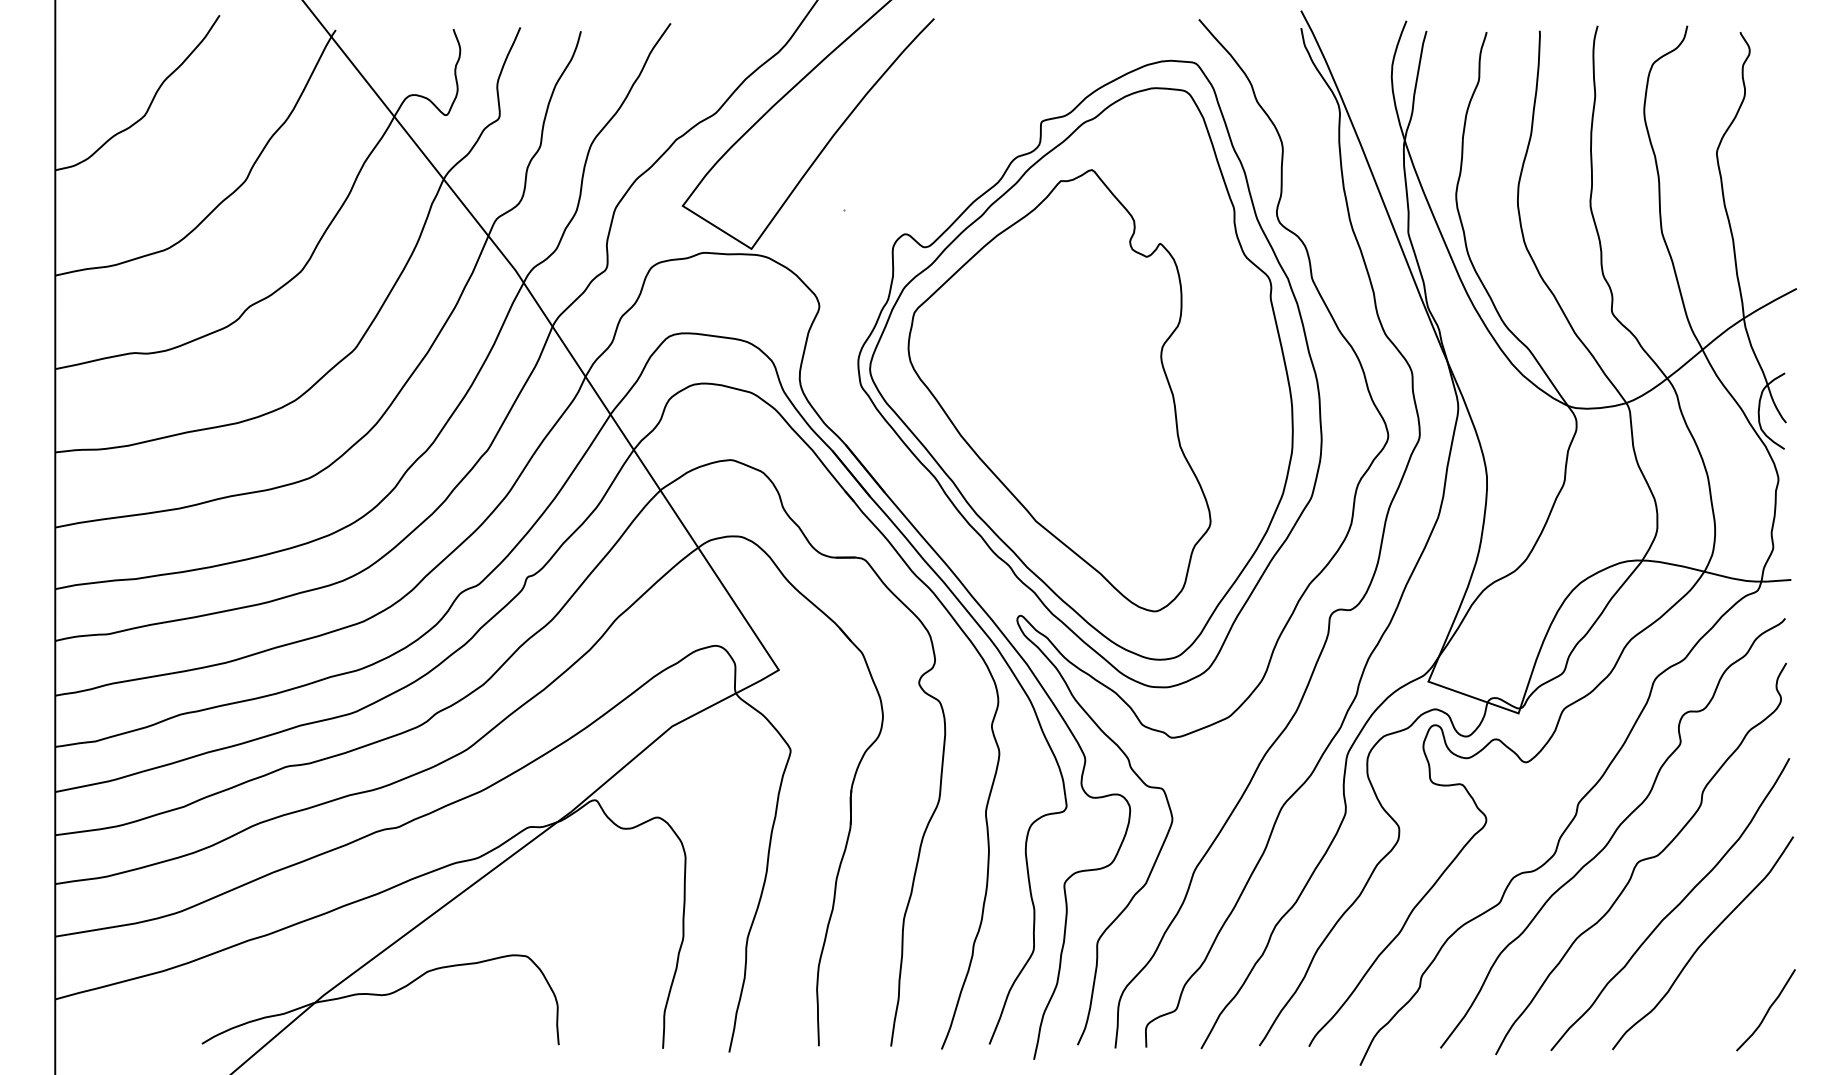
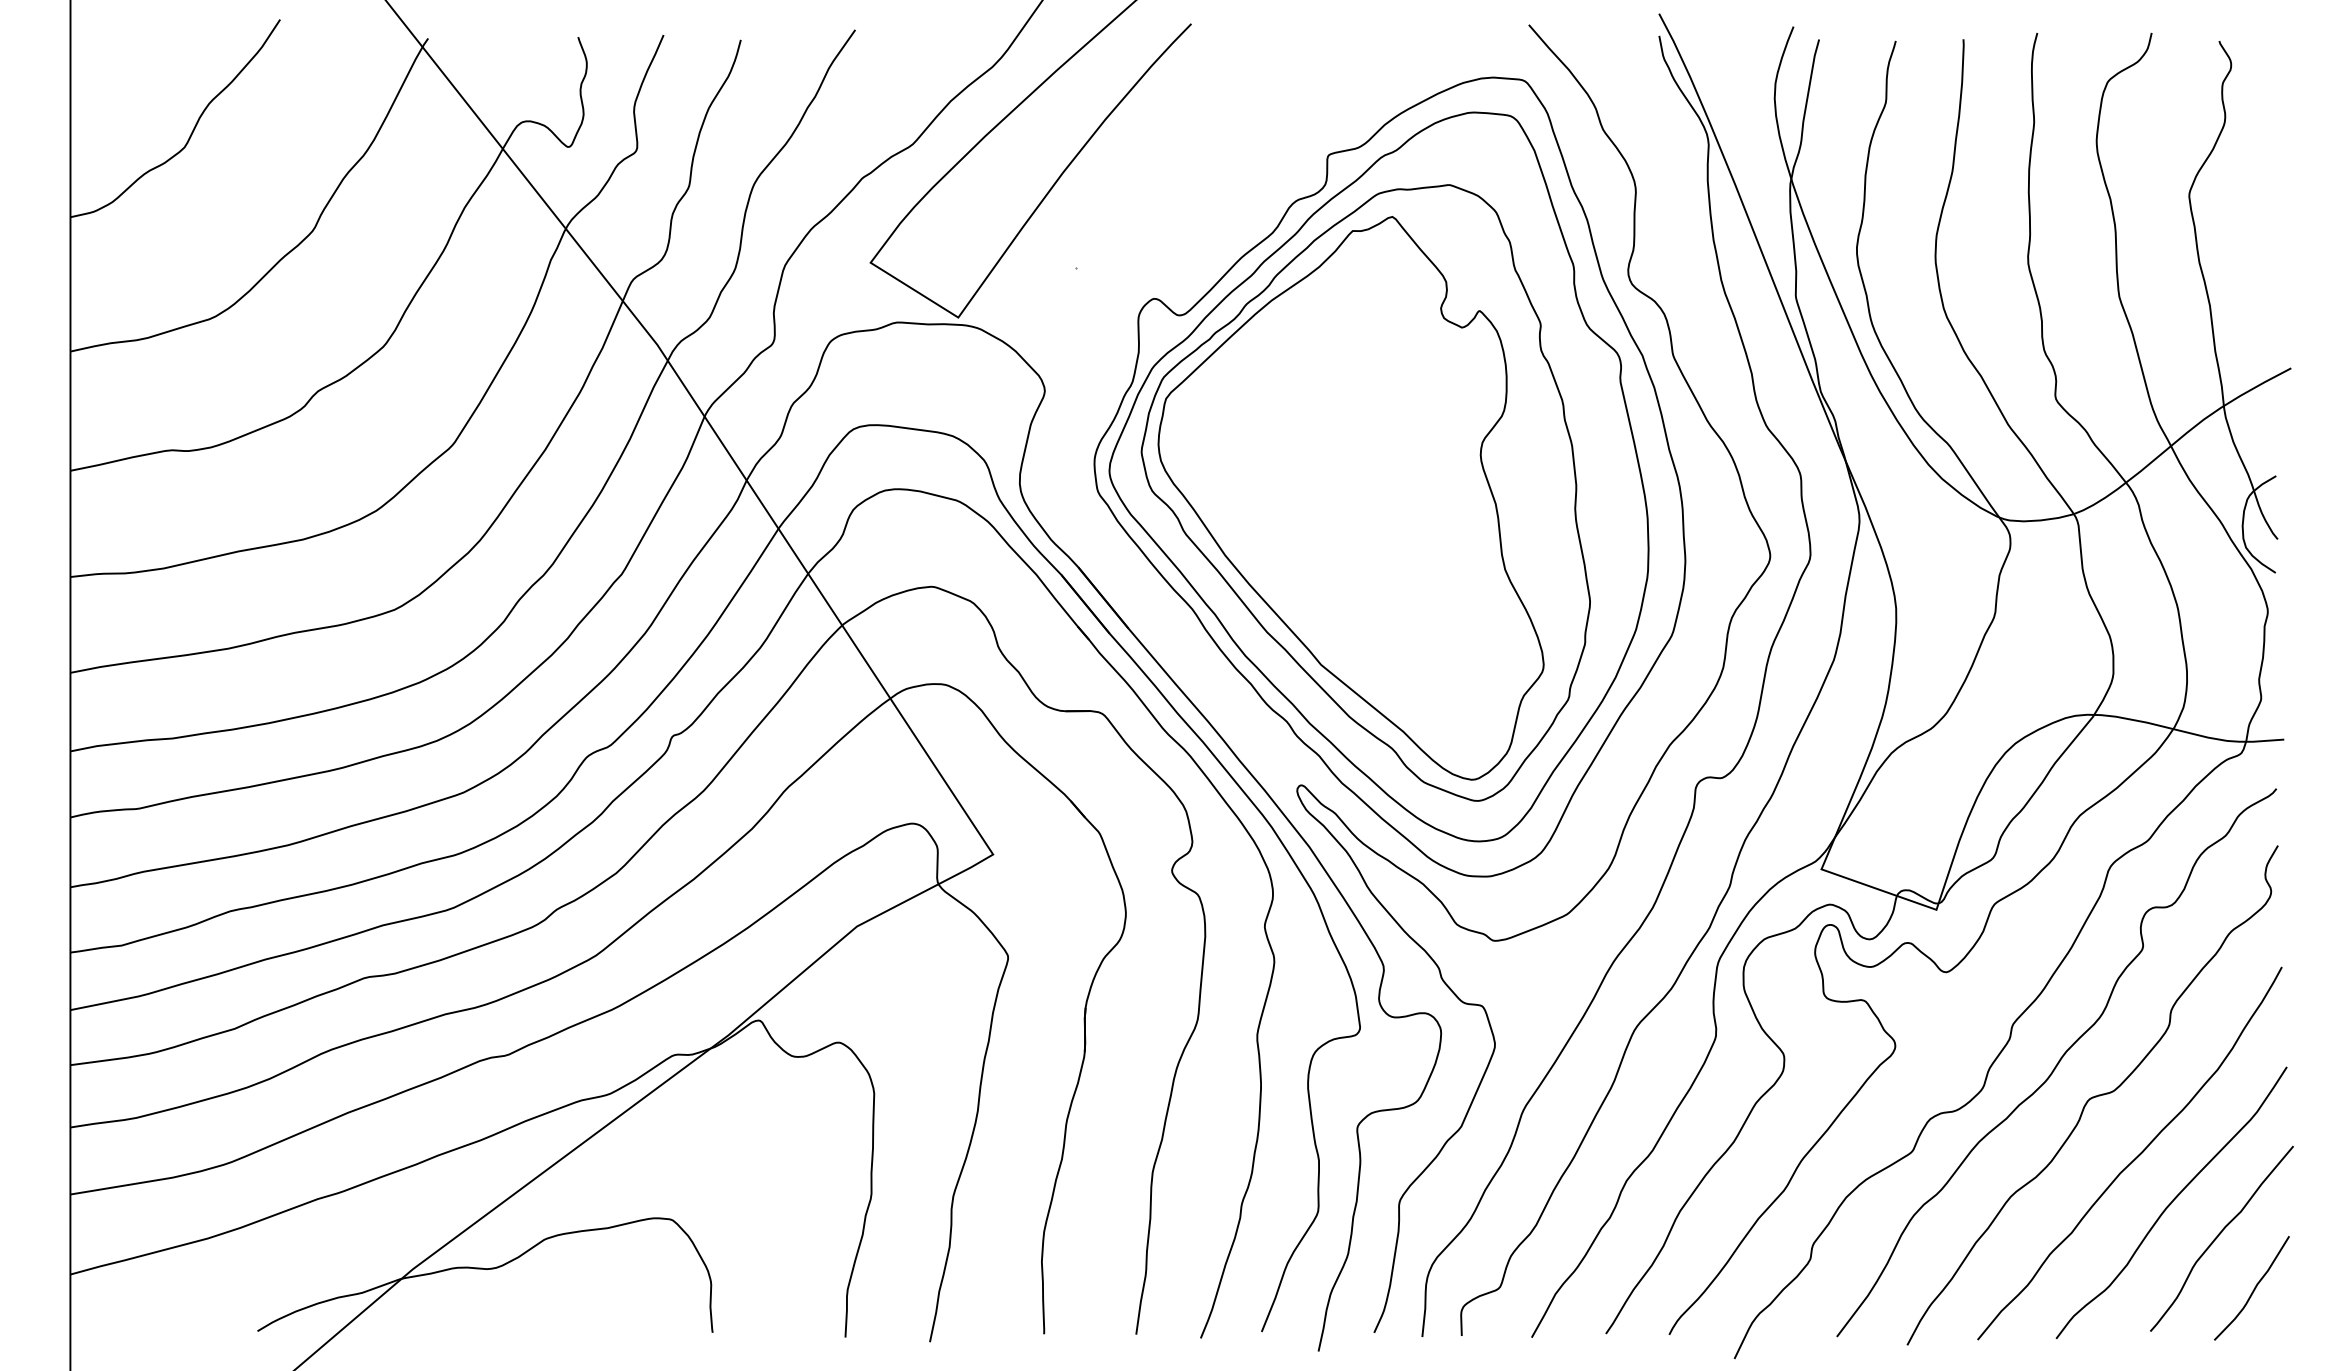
part: (1070, 386) -> (1365, 492), added
curve: (1740, 968) -> (2219, 1235), added

